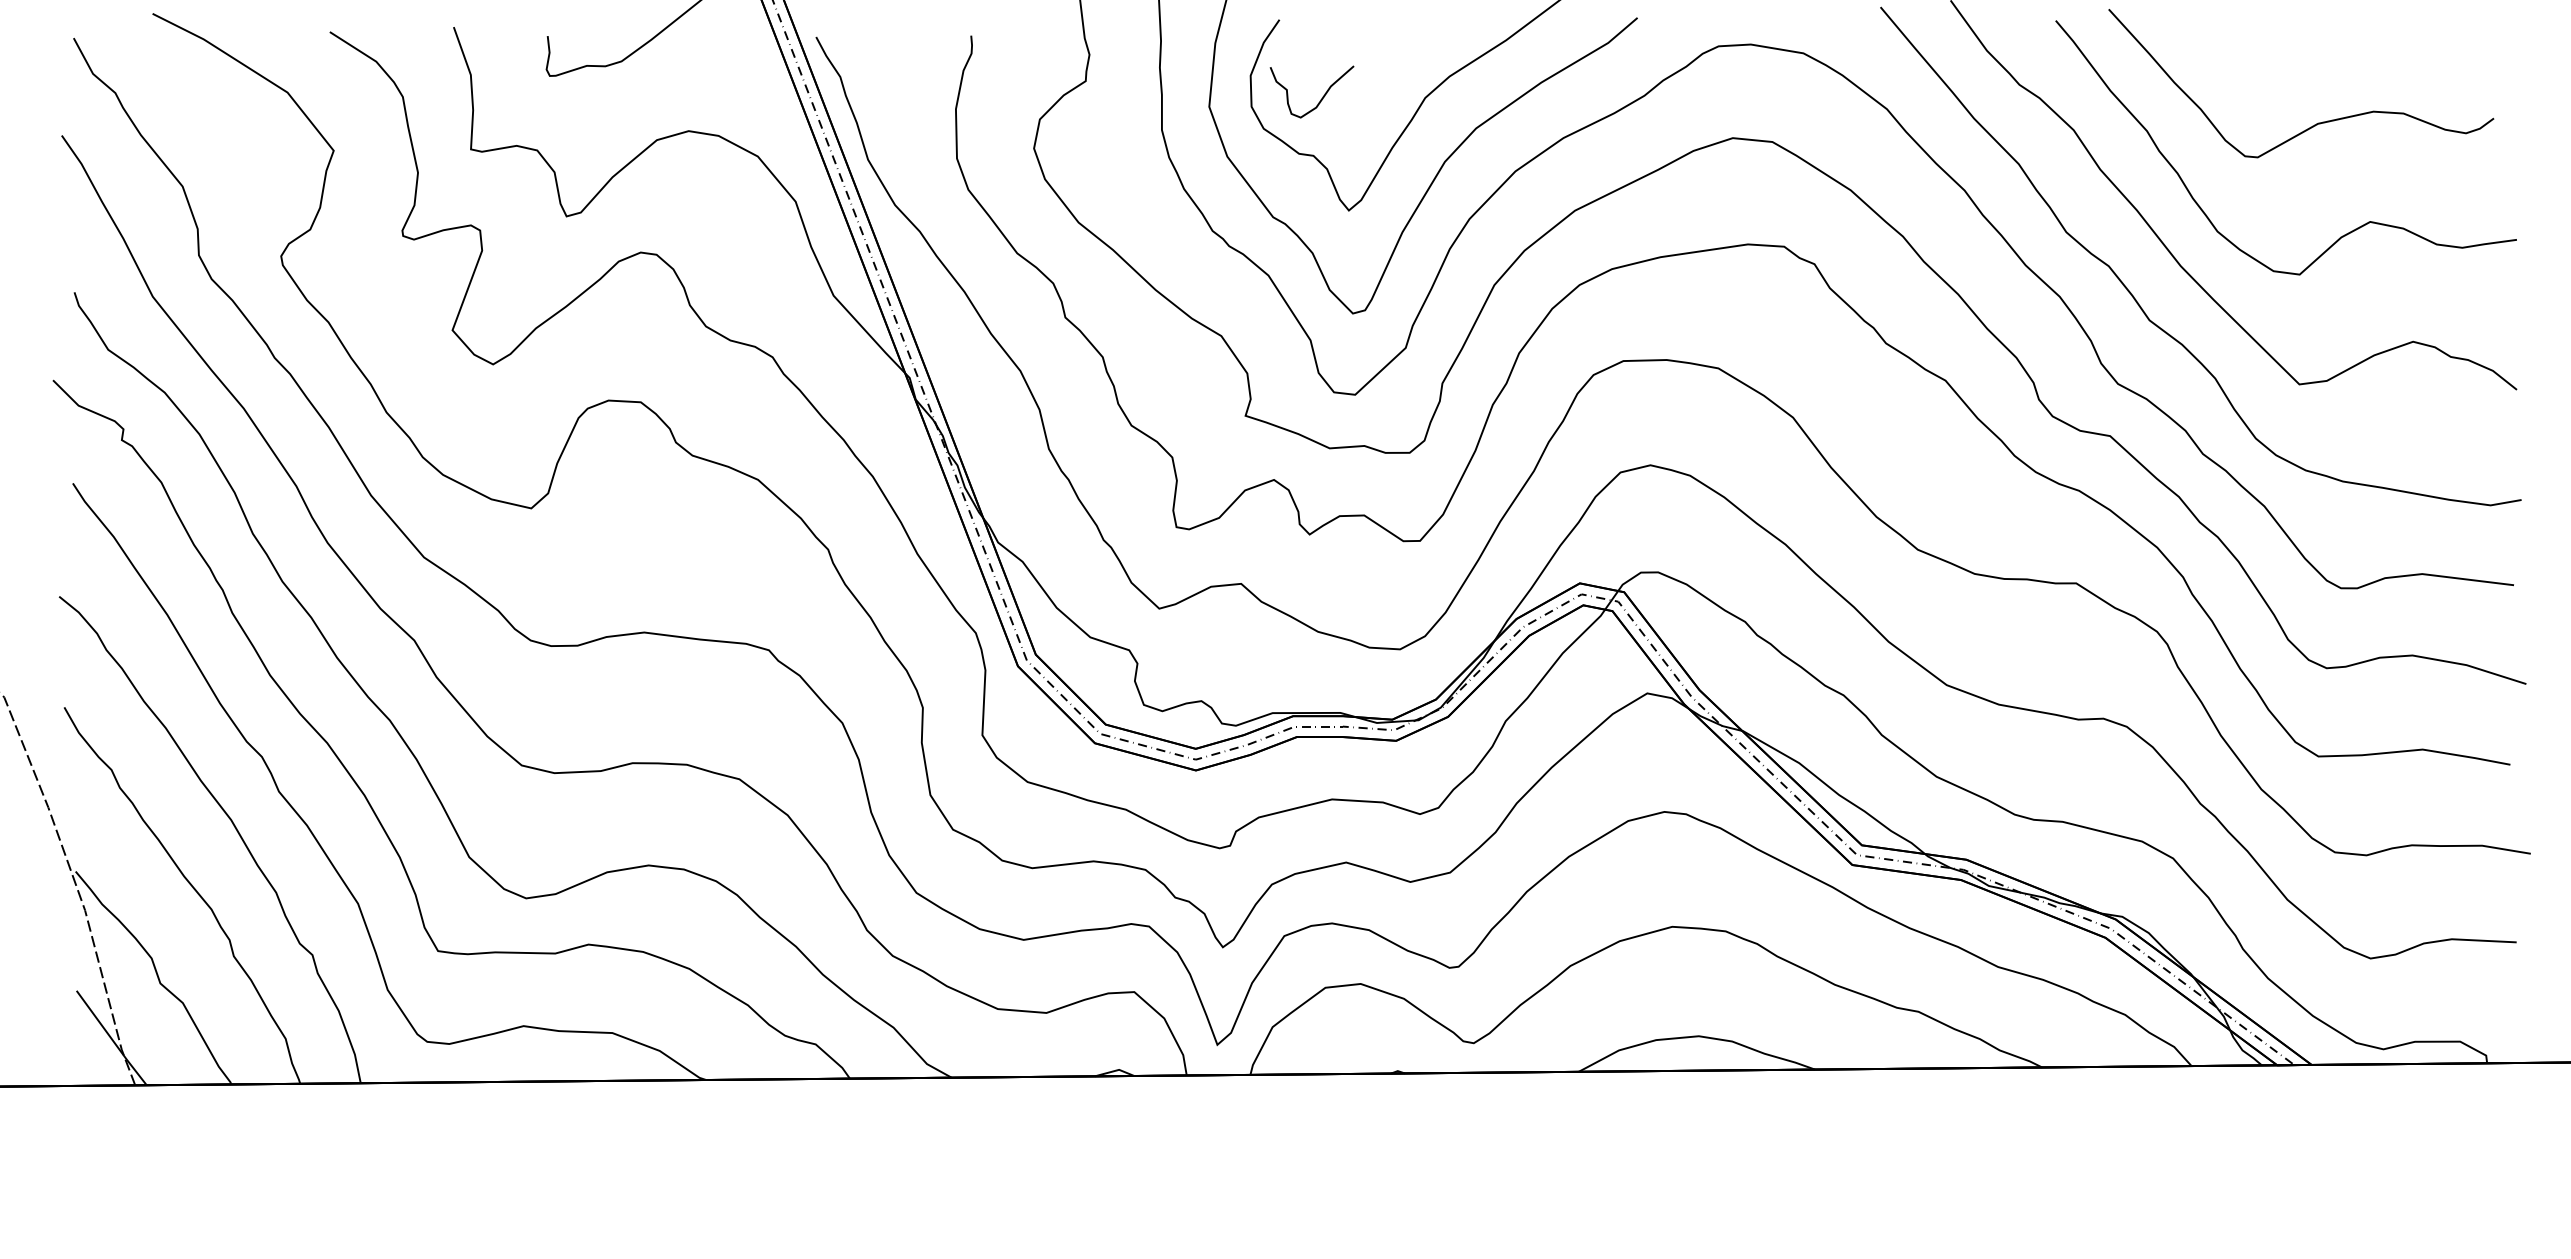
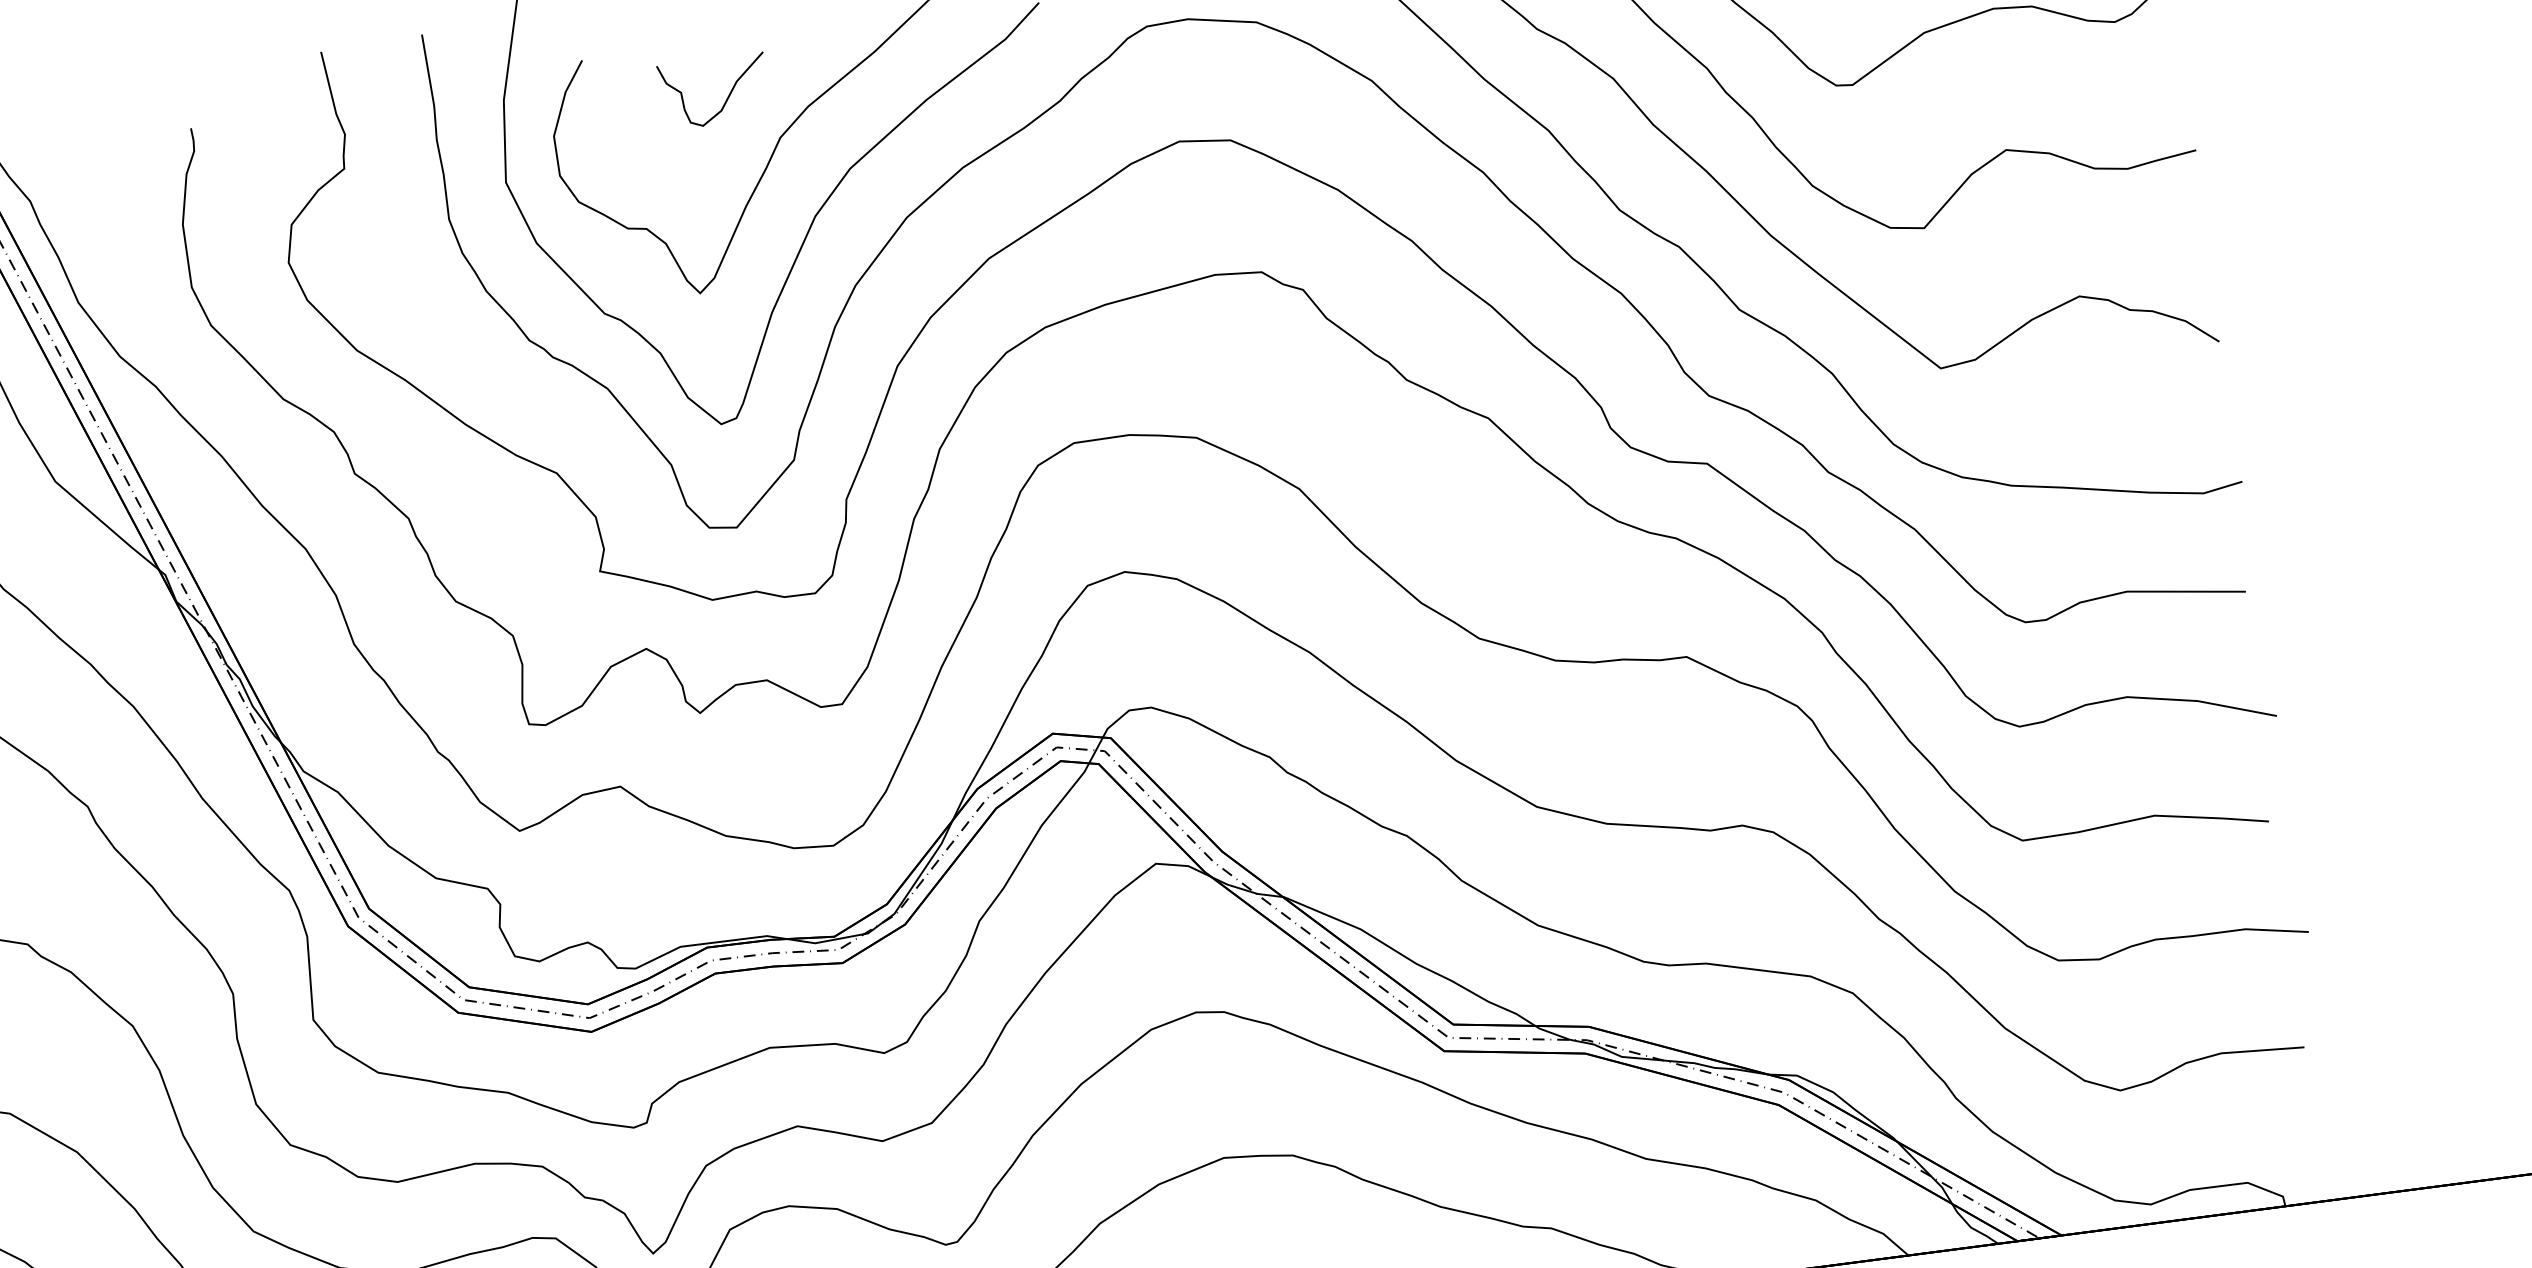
curve: (1320, 99) -> (725, 99), moved

